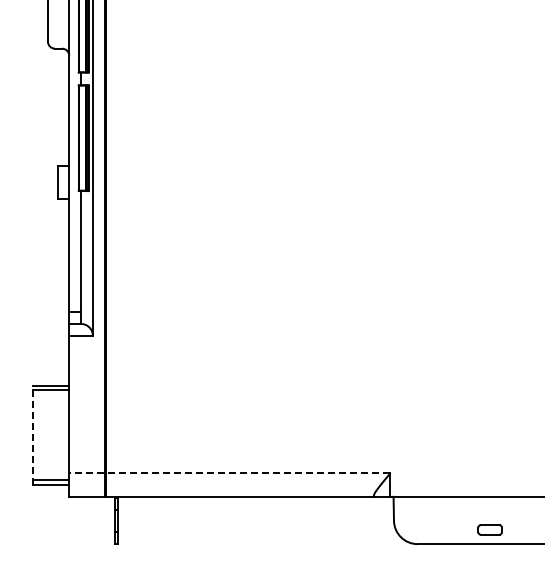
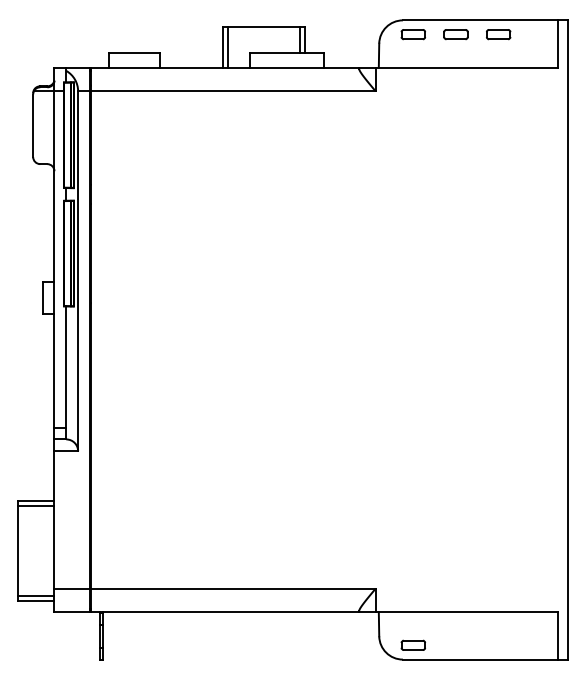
line: (32, 435) -> (17, 550), dashed -> solid
line: (230, 473) -> (215, 588), dashed -> solid
part: (489, 529) -> (412, 644), moved

